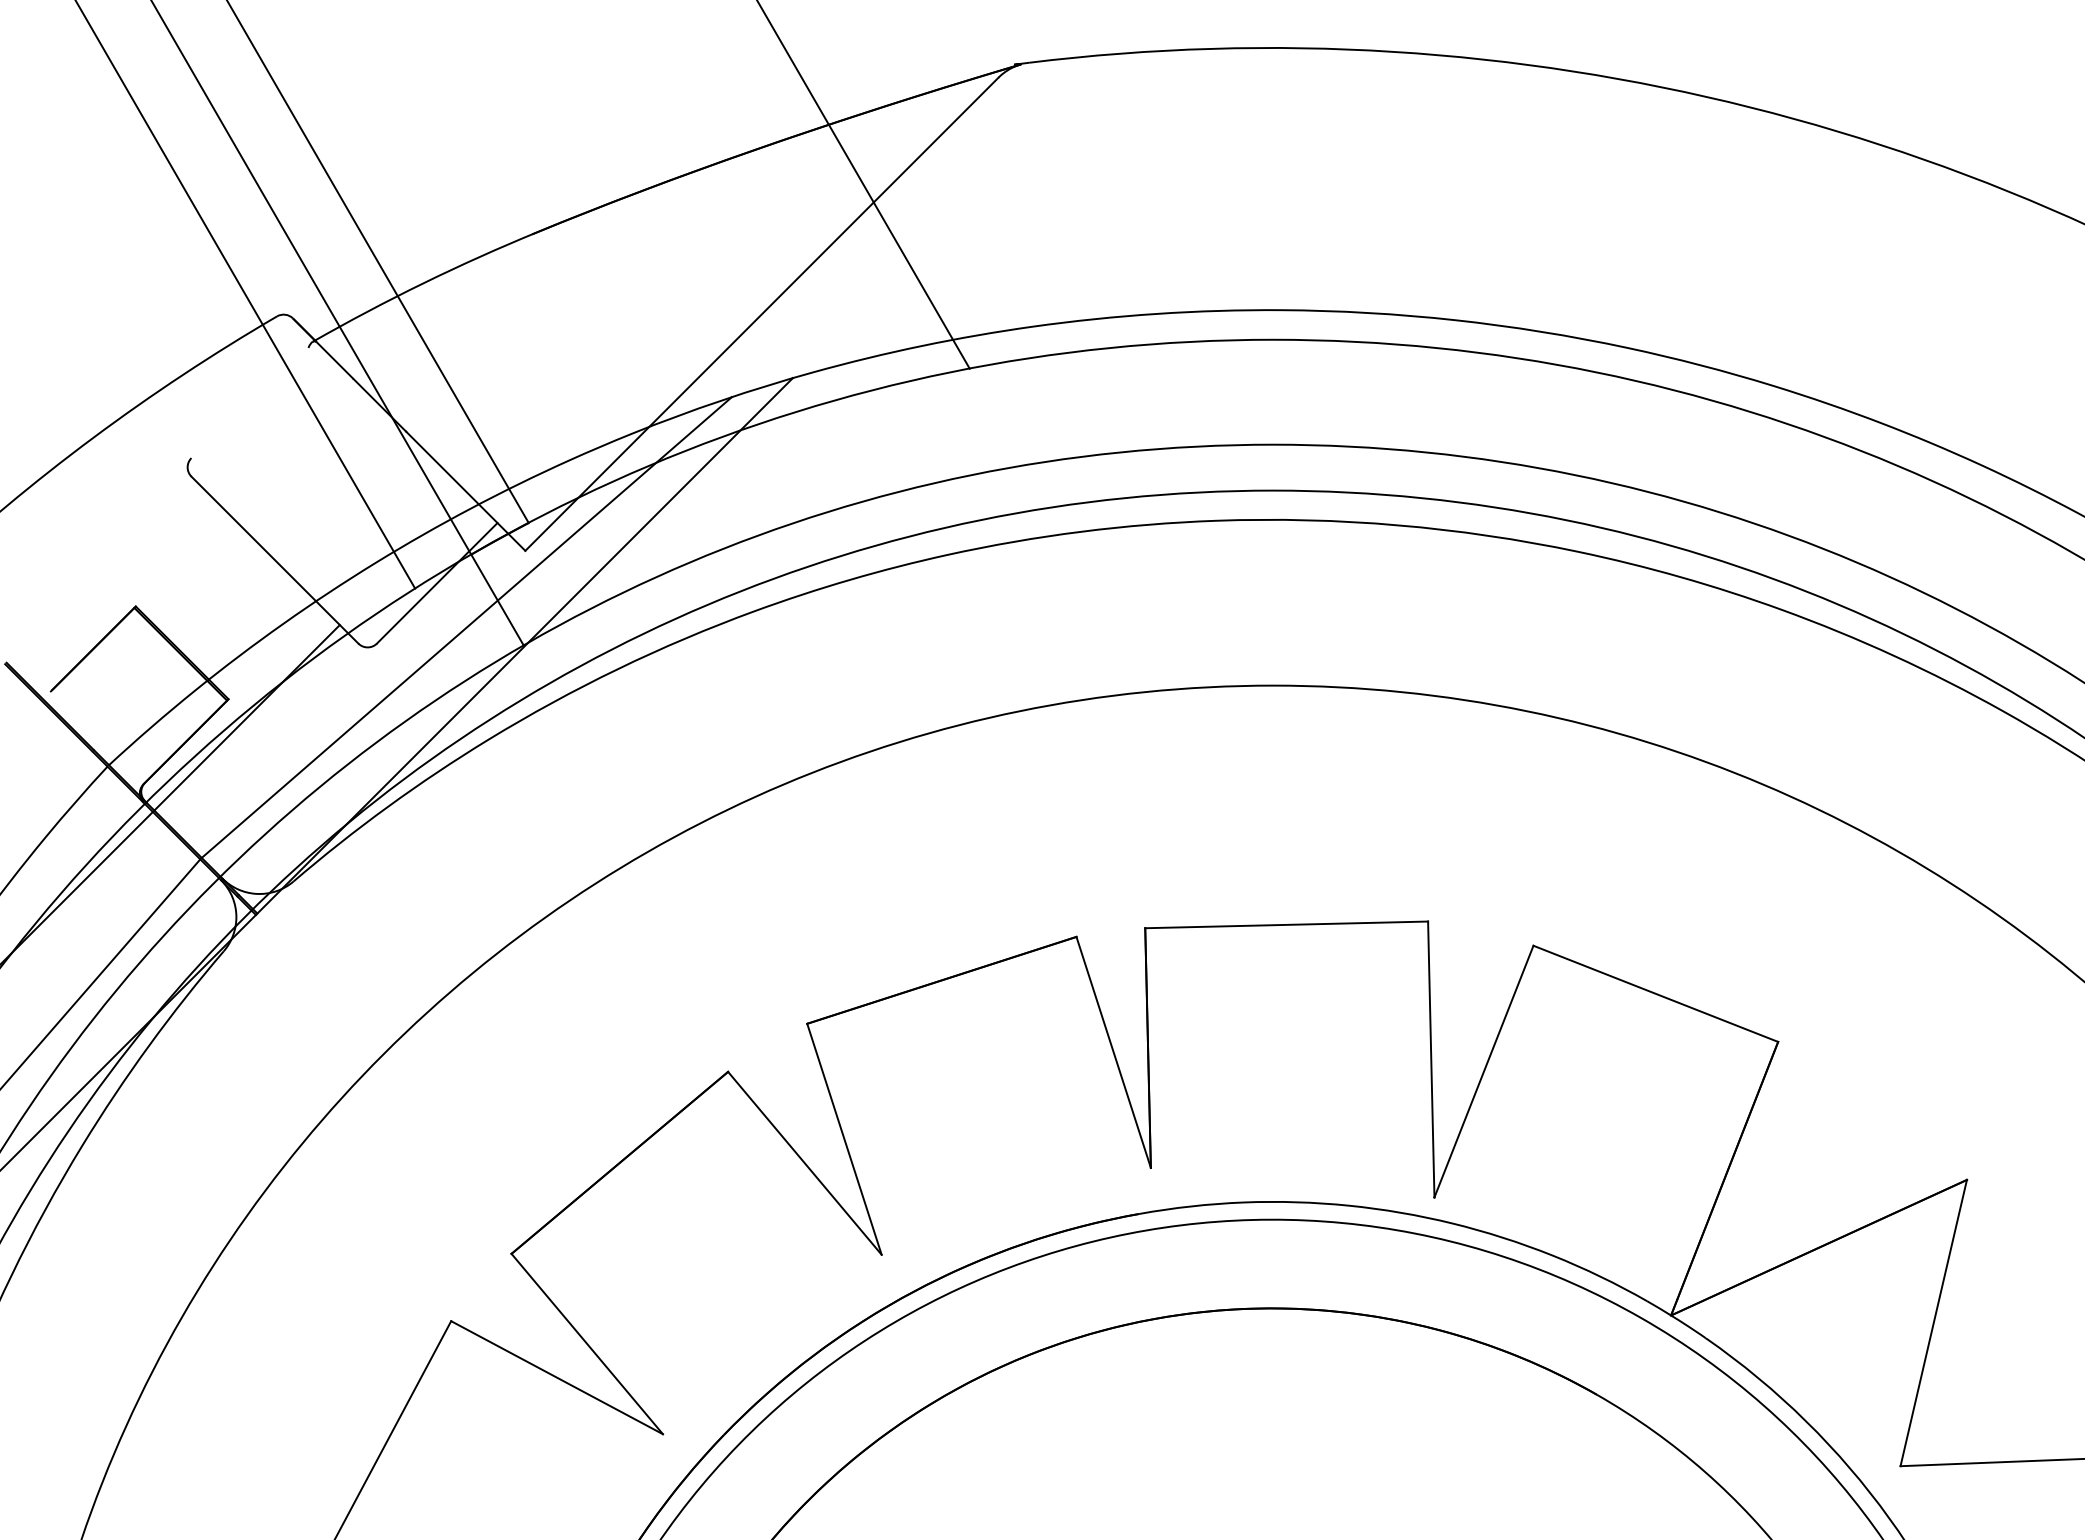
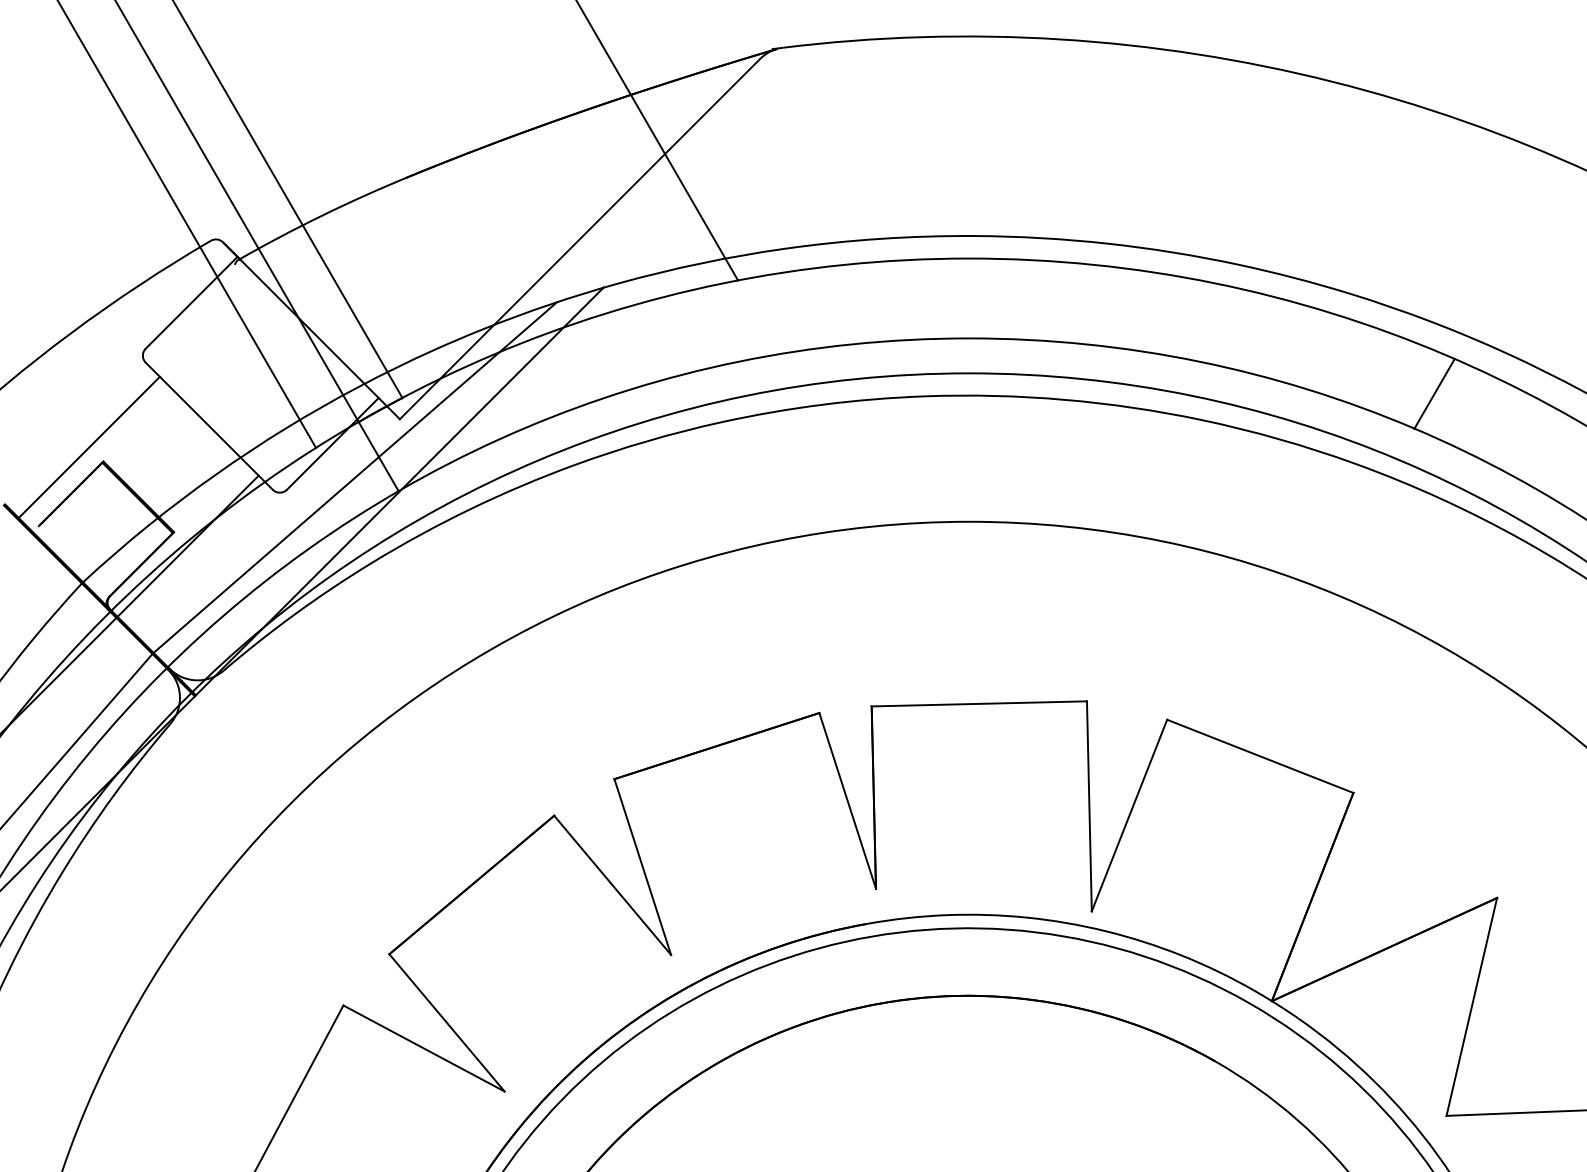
line: (251, 397) -> (191, 302), added
line: (1884, 517) -> (1434, 393), added
line: (116, 588) -> (88, 447), added

